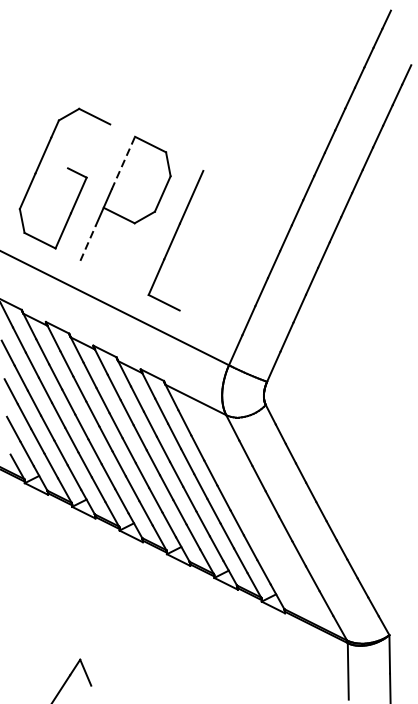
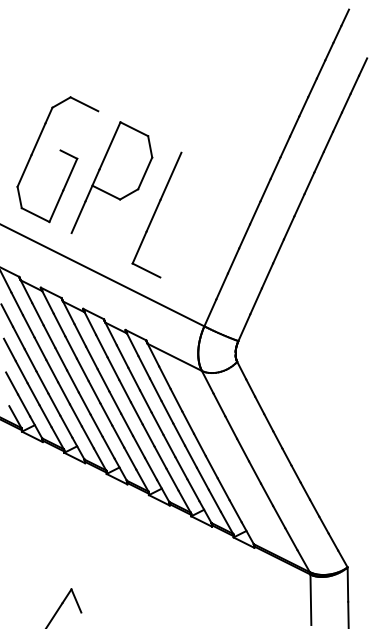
line: (123, 162) -> (110, 145), dashed -> solid
line: (88, 242) -> (78, 216), dashed -> solid

